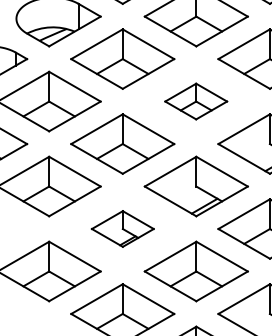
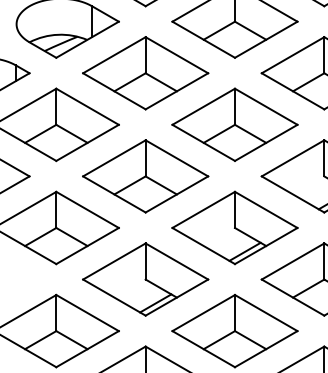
part: (195, 101) -> (233, 124), size x1.67
part: (122, 228) -> (145, 278), size x1.67

